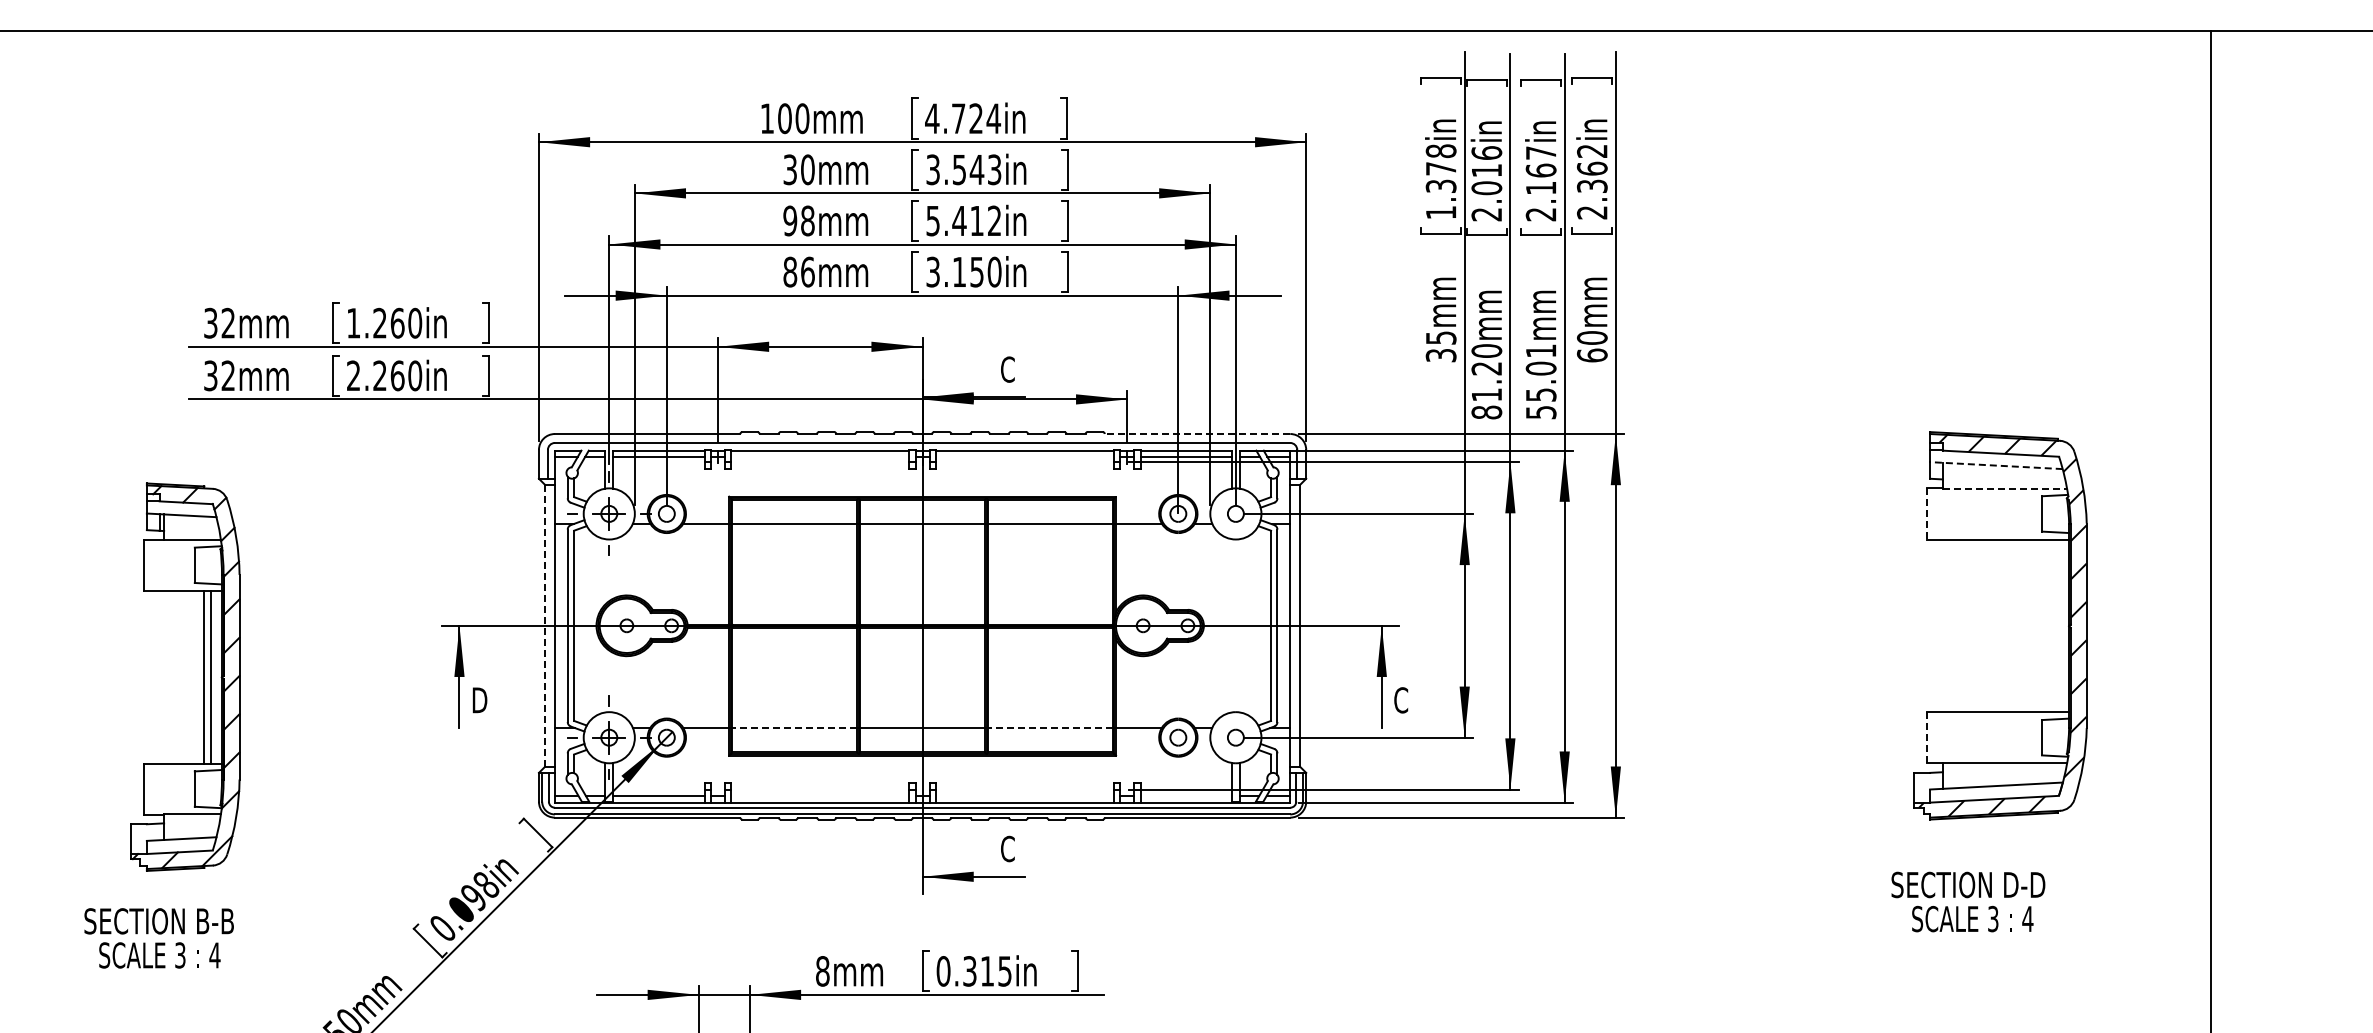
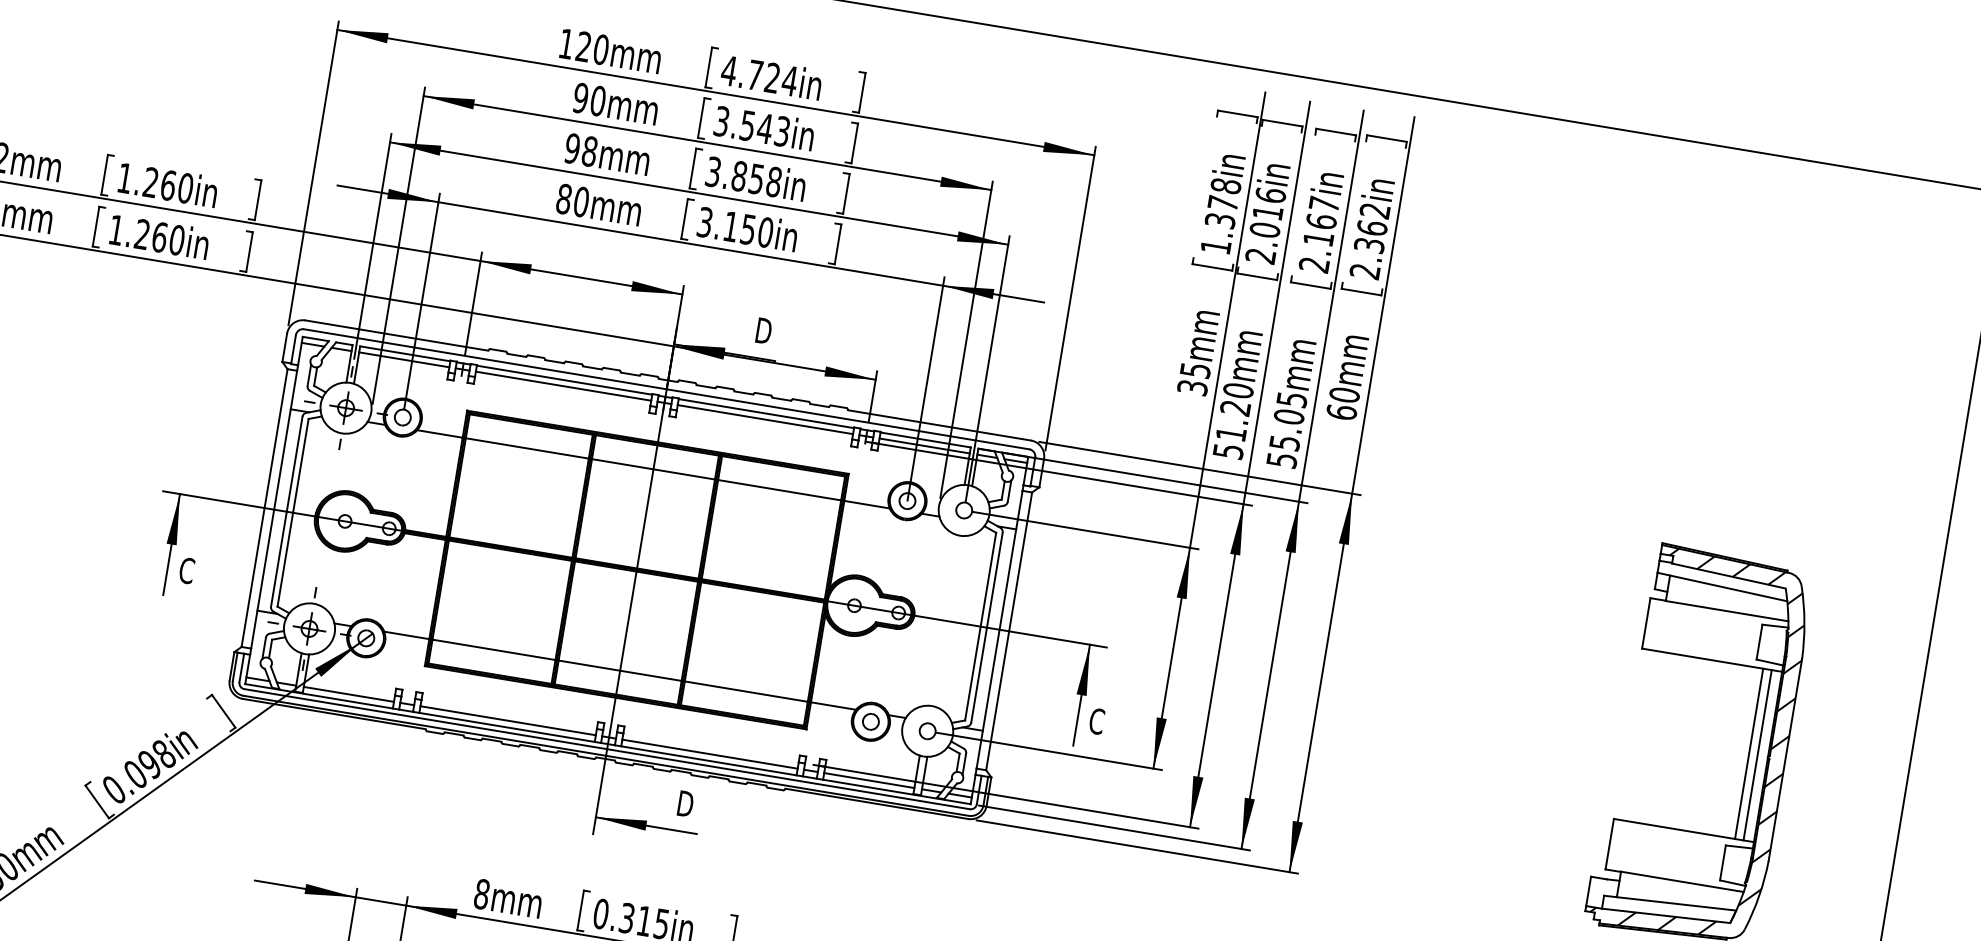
text: (784, 118) -> (583, 46), 100mm -> 120mm
text: (790, 169) -> (581, 97), 30mm -> 90mm
text: (964, 220) -> (744, 176), 5.412in -> 3.858in
text: (807, 271) -> (581, 201), 86mm -> 80mm
text: (1541, 350) -> (1292, 399), 55.01mm -> 55.05mm
text: (1008, 369) -> (763, 330), C -> D
text: (353, 375) -> (116, 229), 2.260in -> 1.260in
text: (1486, 412) -> (1228, 451), 81.20mm -> 51.20mm
line: (1197, 434) -> (939, 425), dashed -> solid
line: (820, 456) -> (563, 385), added
line: (1024, 456) -> (765, 419), added
line: (1995, 465) -> (1721, 586), dashed -> solid
line: (2005, 488) -> (1727, 611), dashed -> solid
line: (1927, 513) -> (1646, 623), dashed -> solid
line: (545, 625) -> (264, 507), dashed -> solid
line: (2049, 625) -> (1748, 753), added
line: (2058, 625) -> (1757, 754), added
text: (479, 700) -> (187, 571), D -> C
line: (794, 728) -> (493, 650), dashed -> solid
line: (1049, 728) -> (745, 691), dashed -> solid
line: (1927, 737) -> (1610, 844), dashed -> solid
line: (820, 795) -> (508, 720), added
line: (1024, 795) -> (709, 753), added
line: (1186, 795) -> (869, 780), added
text: (1008, 848) -> (685, 803), C -> D

